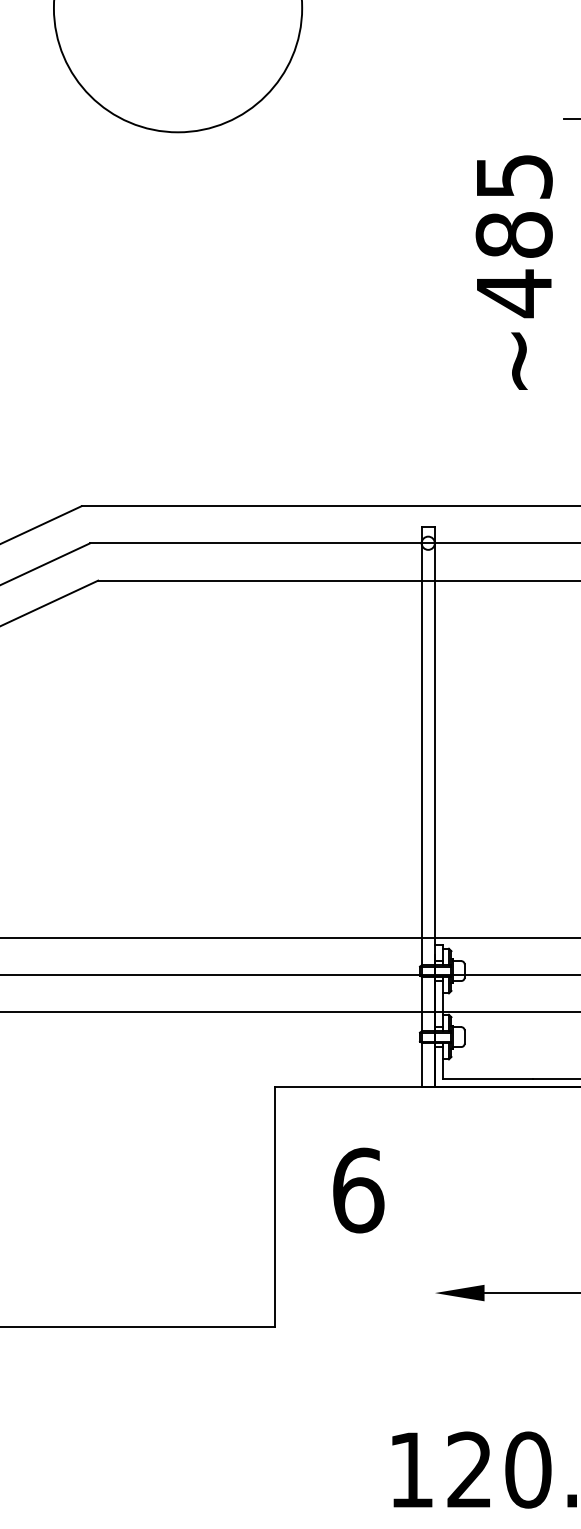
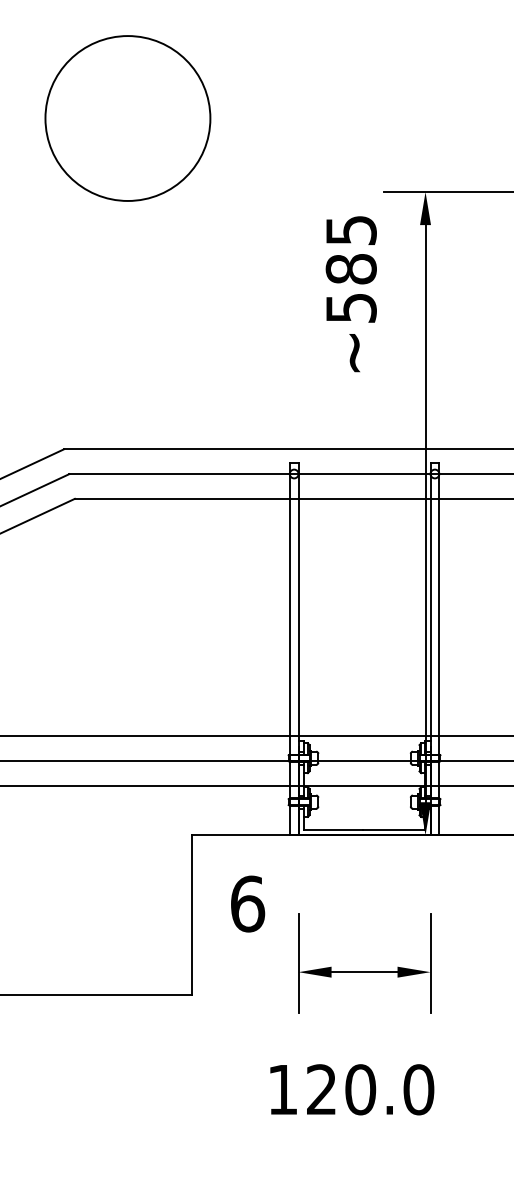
text: (514, 294) -> (351, 308), ~485 -> ~585
line: (434, 1279) -> (298, 963), added

